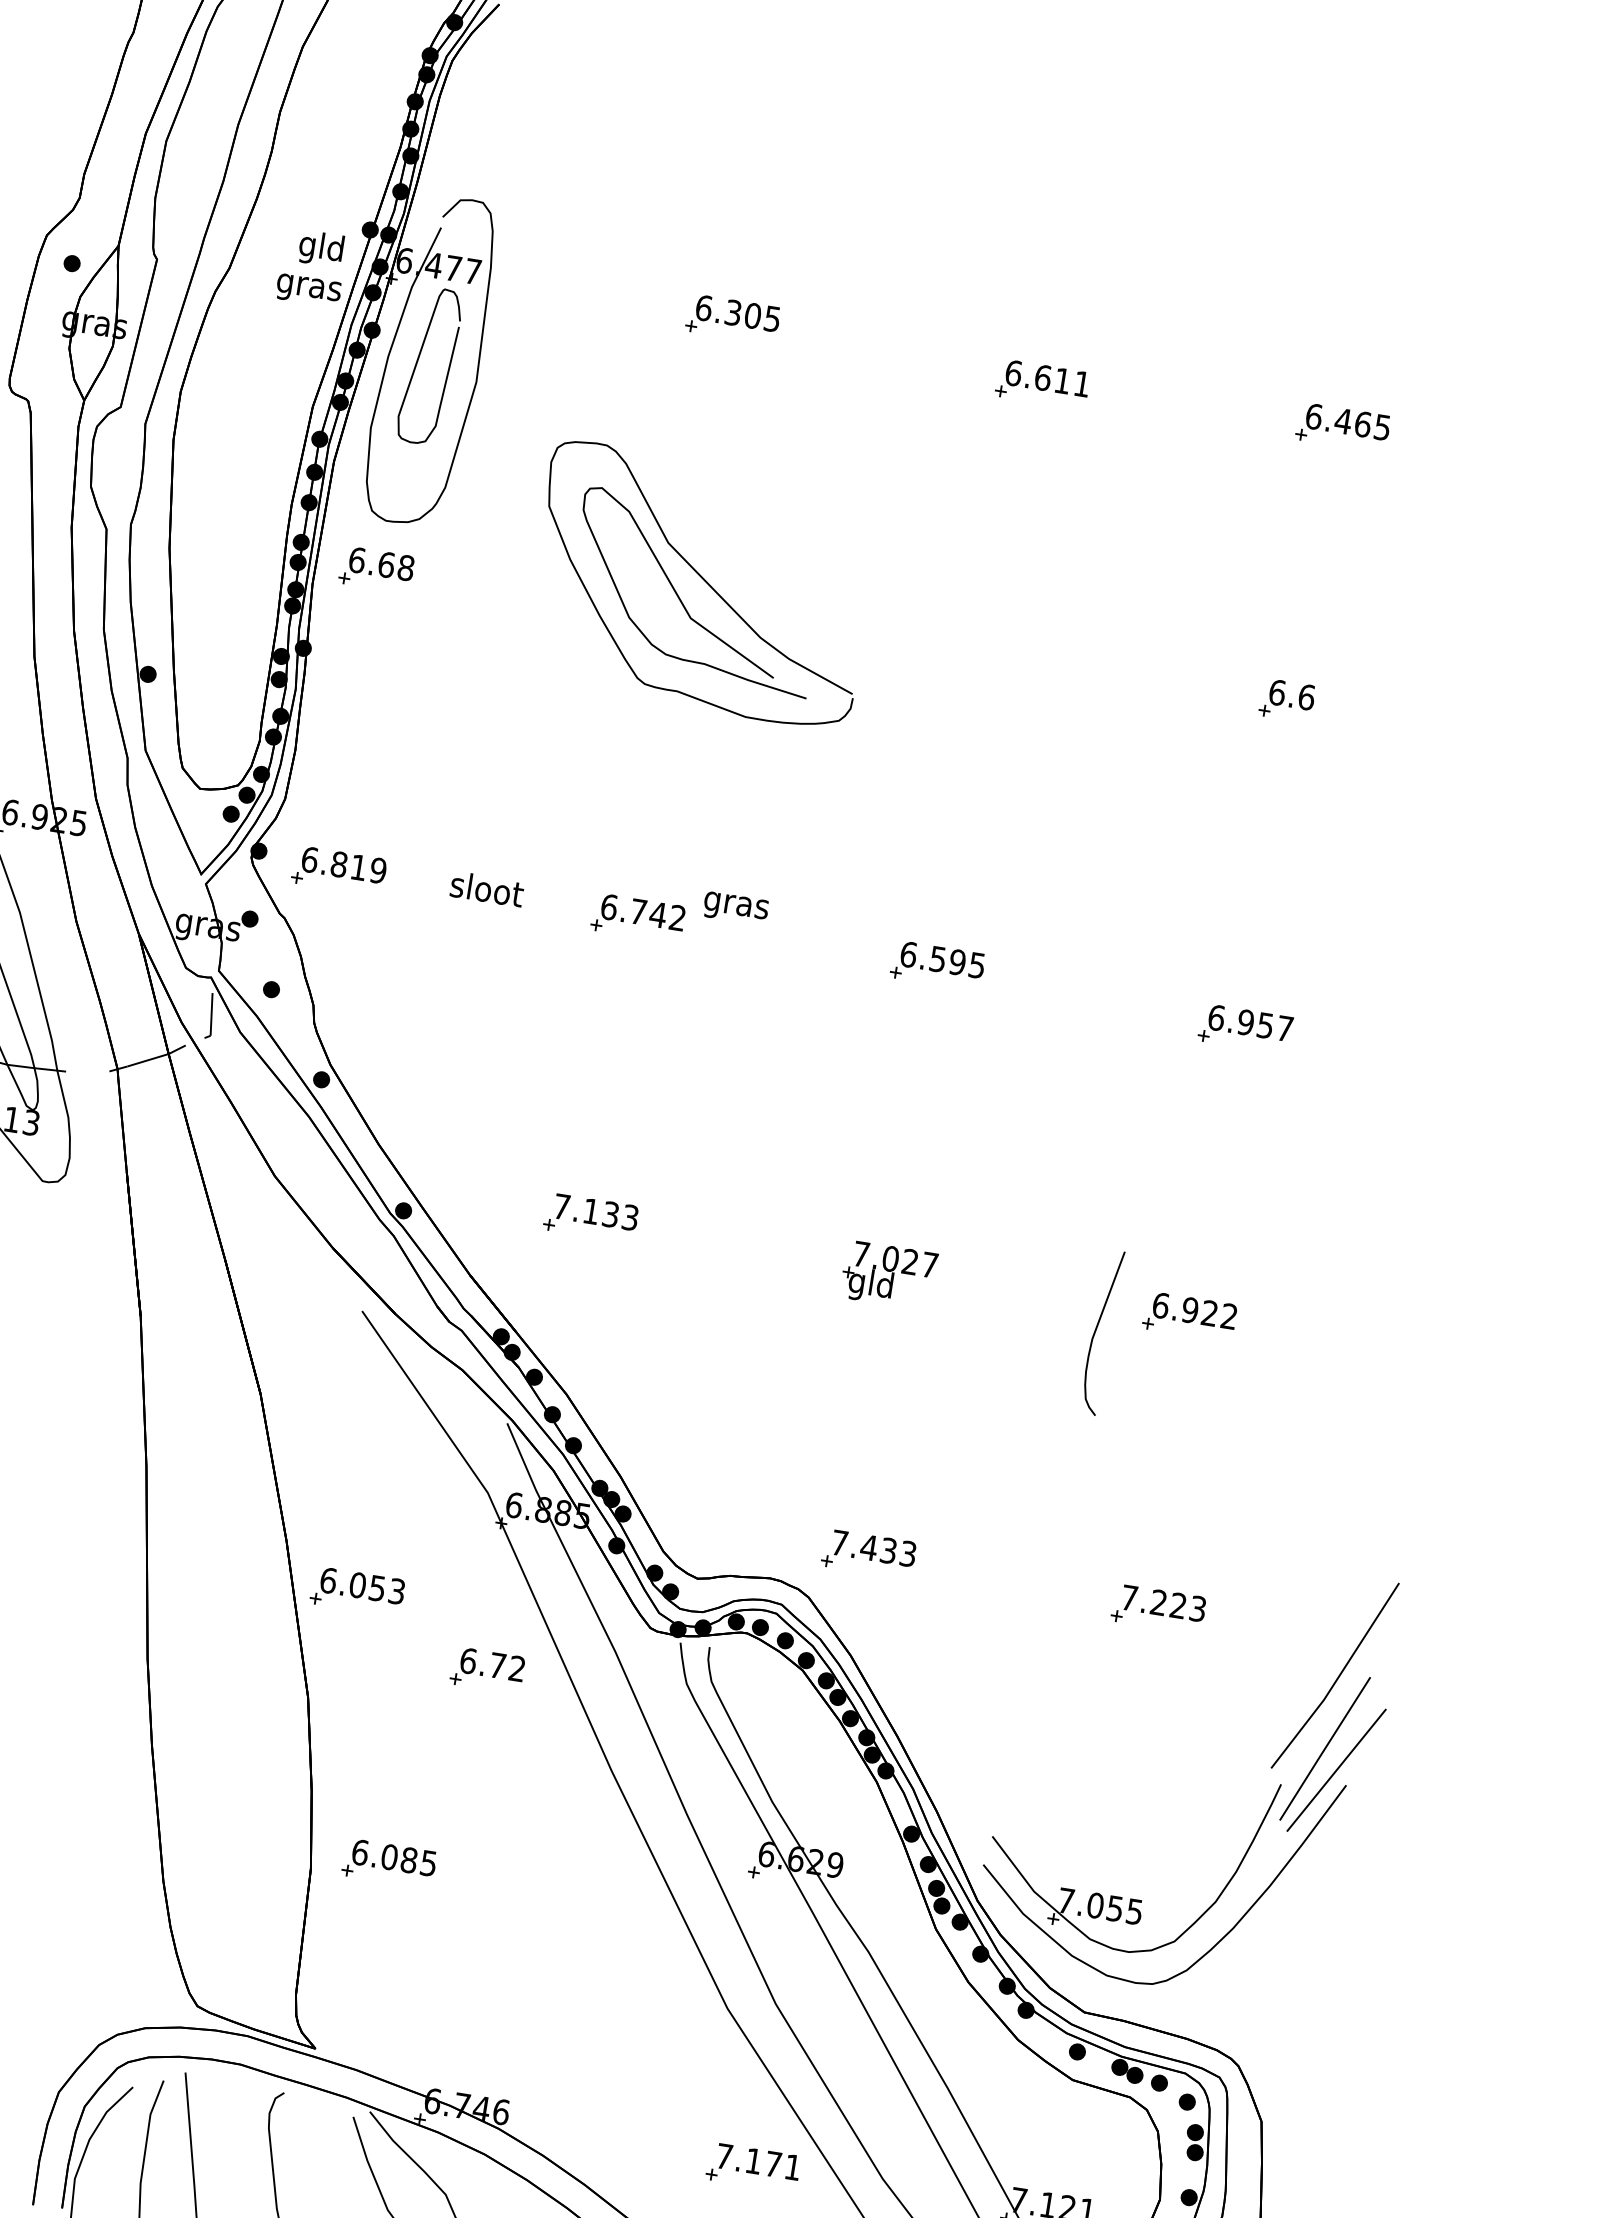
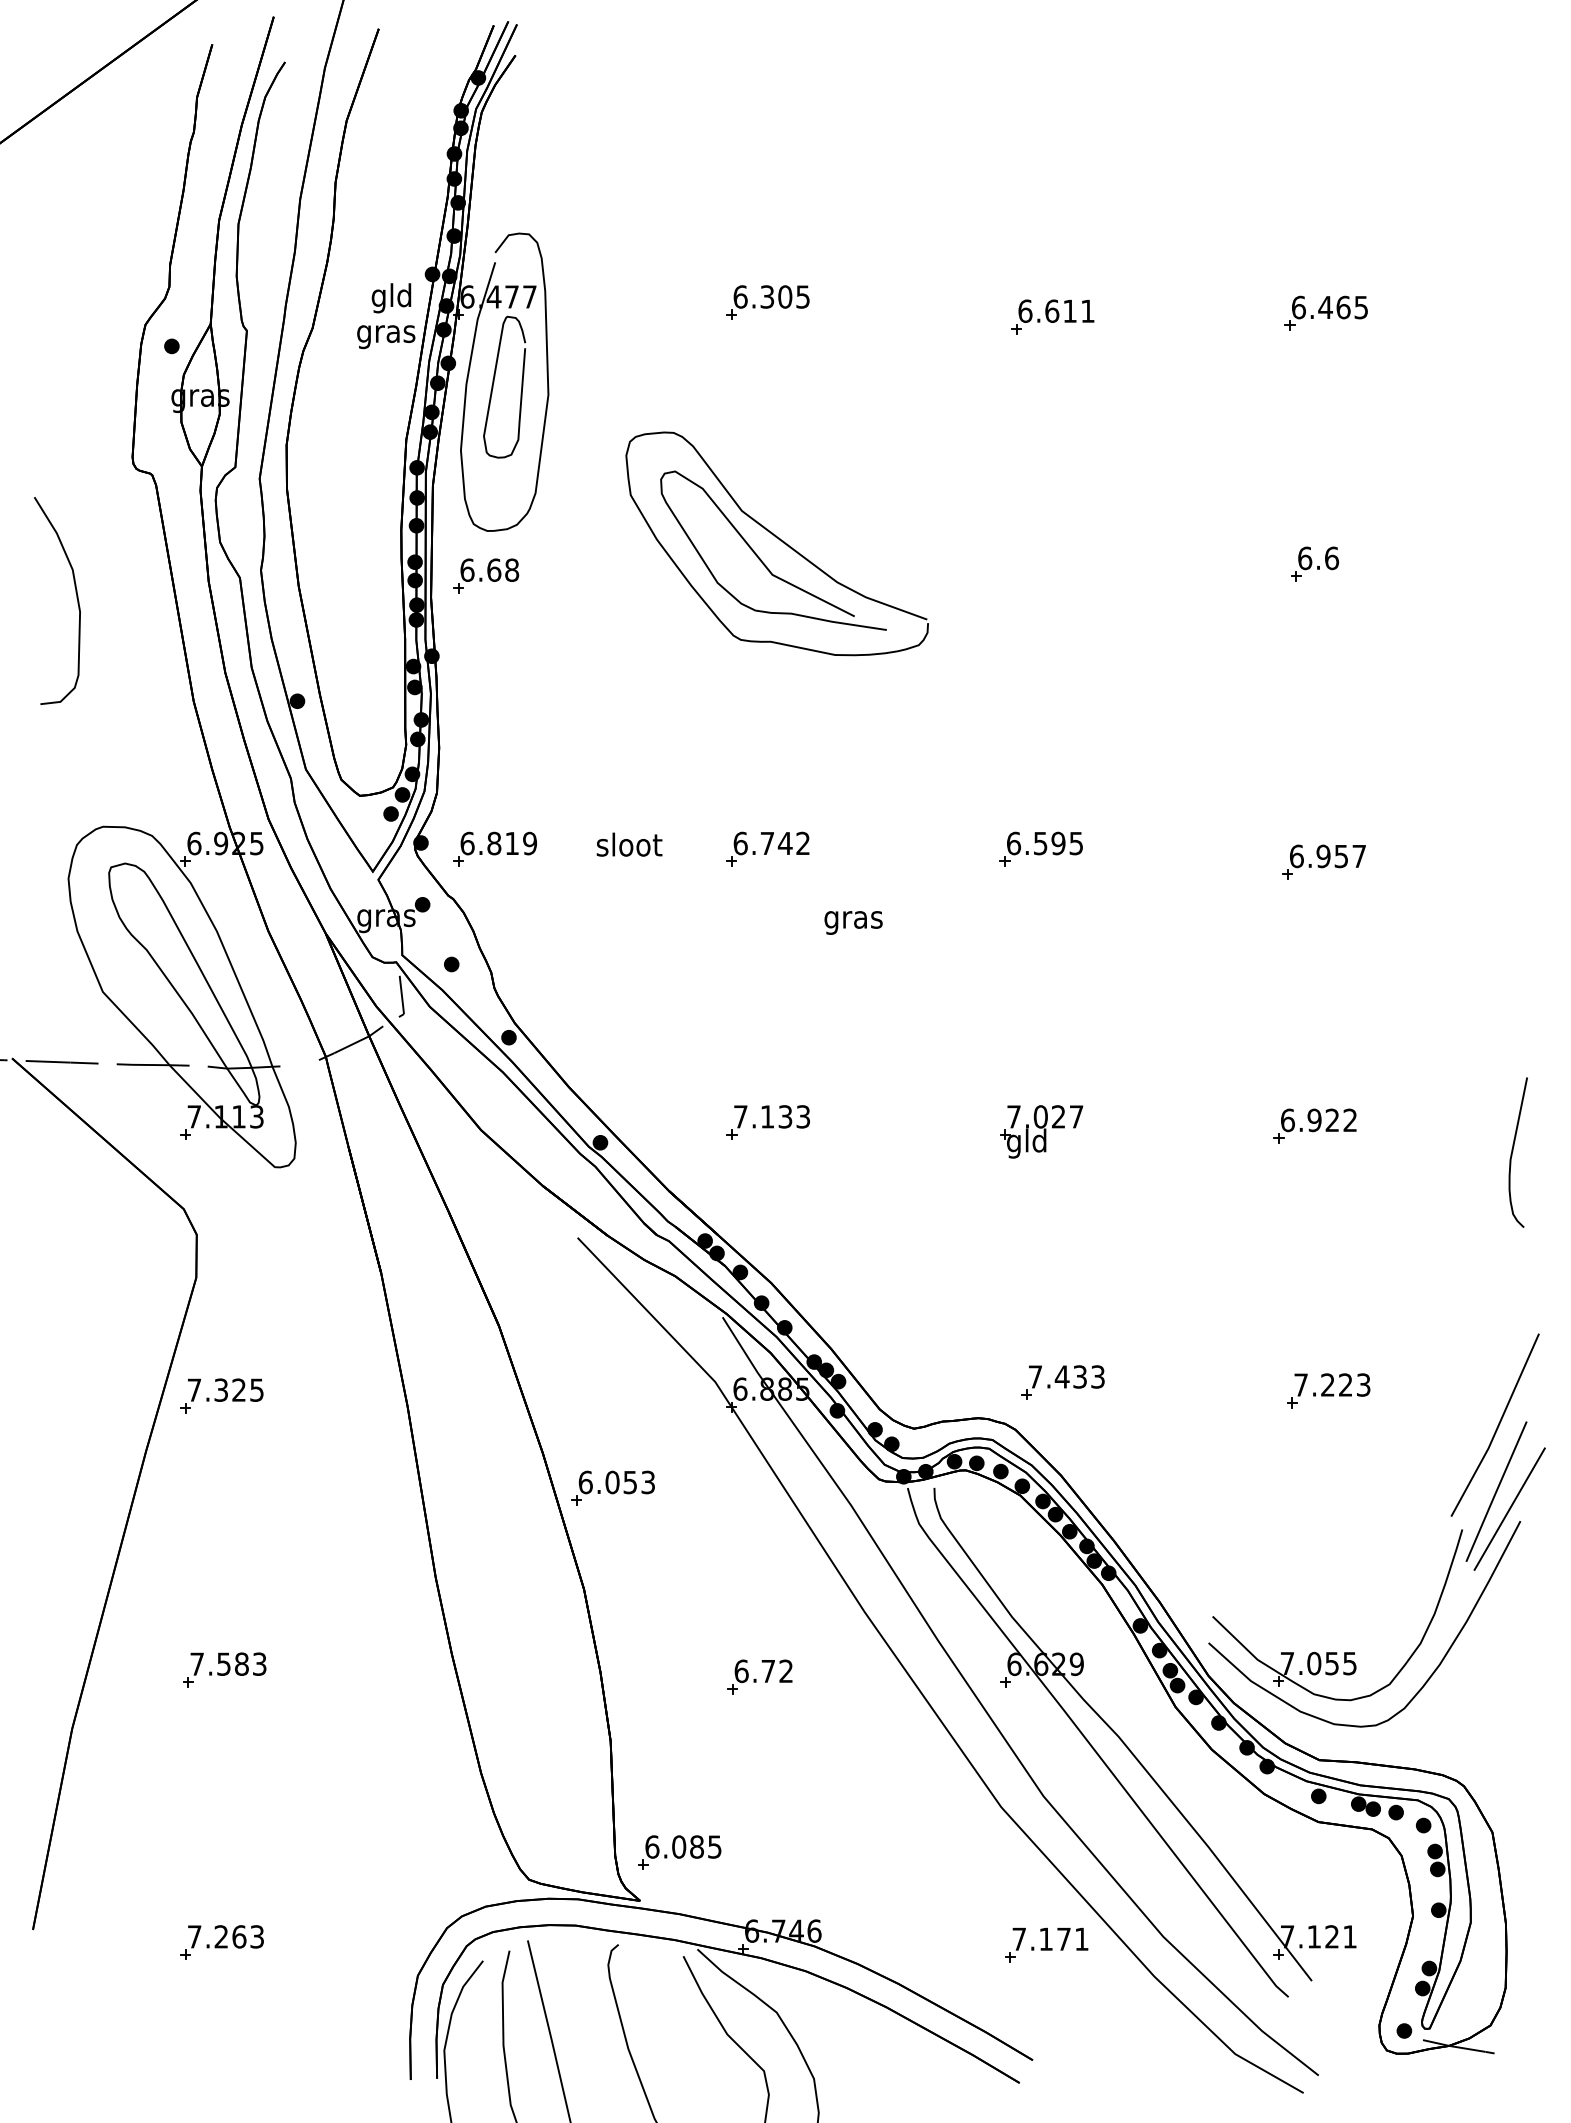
text: (735, 908) -> (853, 922), moved
curve: (1097, 1330) -> (1513, 1151), moved
part: (487, 1669) -> (759, 1676), moved
part: (389, 1863) -> (679, 1852), moved

